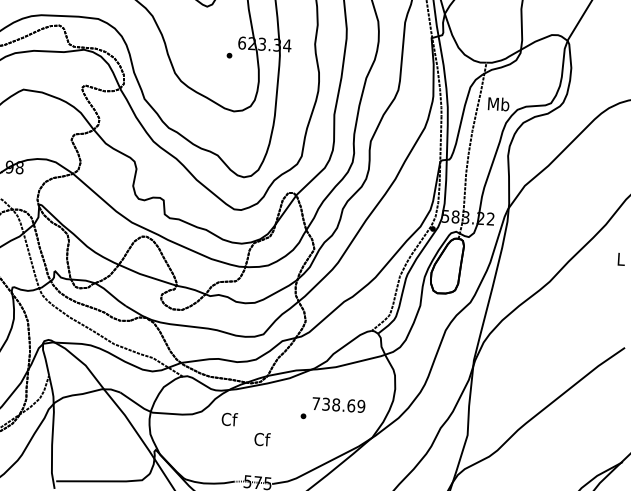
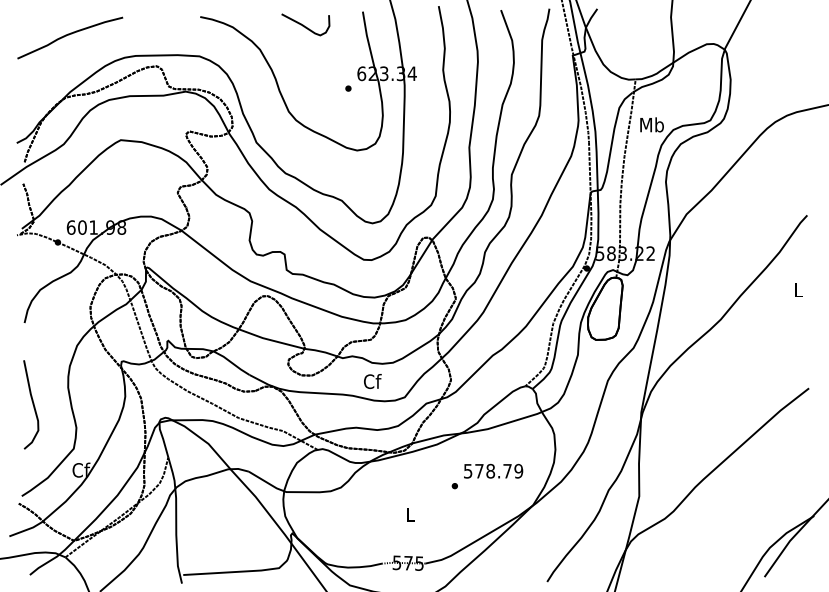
text: (334, 404) -> (488, 470), 738.69 -> 578.79
text: (229, 419) -> (372, 381), moved
text: (262, 439) -> (410, 514), Cf -> L

